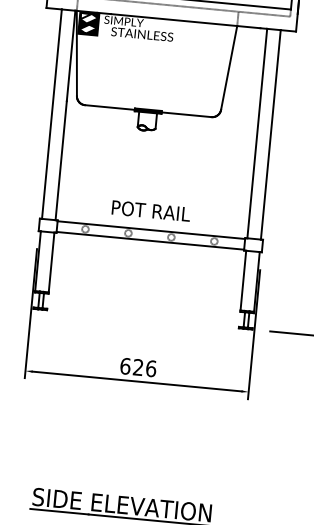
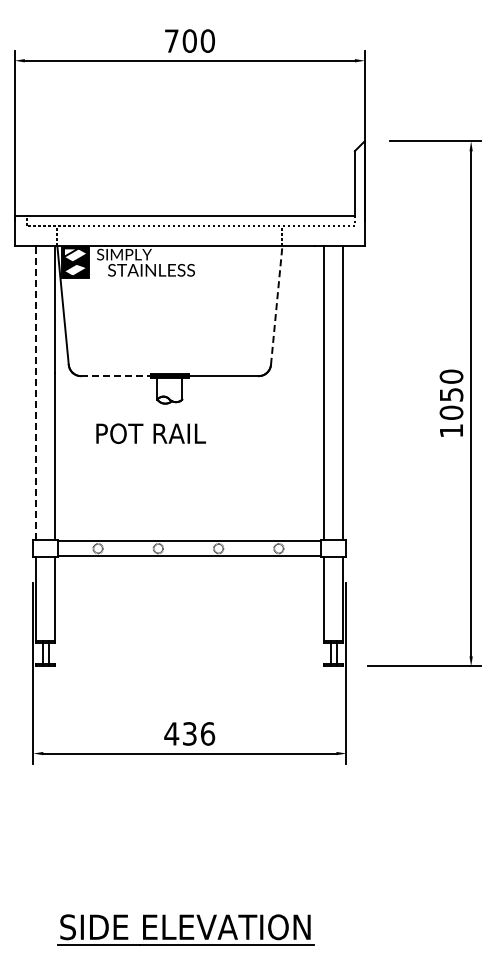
line: (229, 67) -> (276, 305), solid -> dashed
line: (110, 107) -> (116, 376), solid -> dashed
line: (52, 114) -> (36, 393), solid -> dashed
text: (150, 210) -> (150, 433), moved
text: (131, 366) -> (180, 733), 626 -> 436

